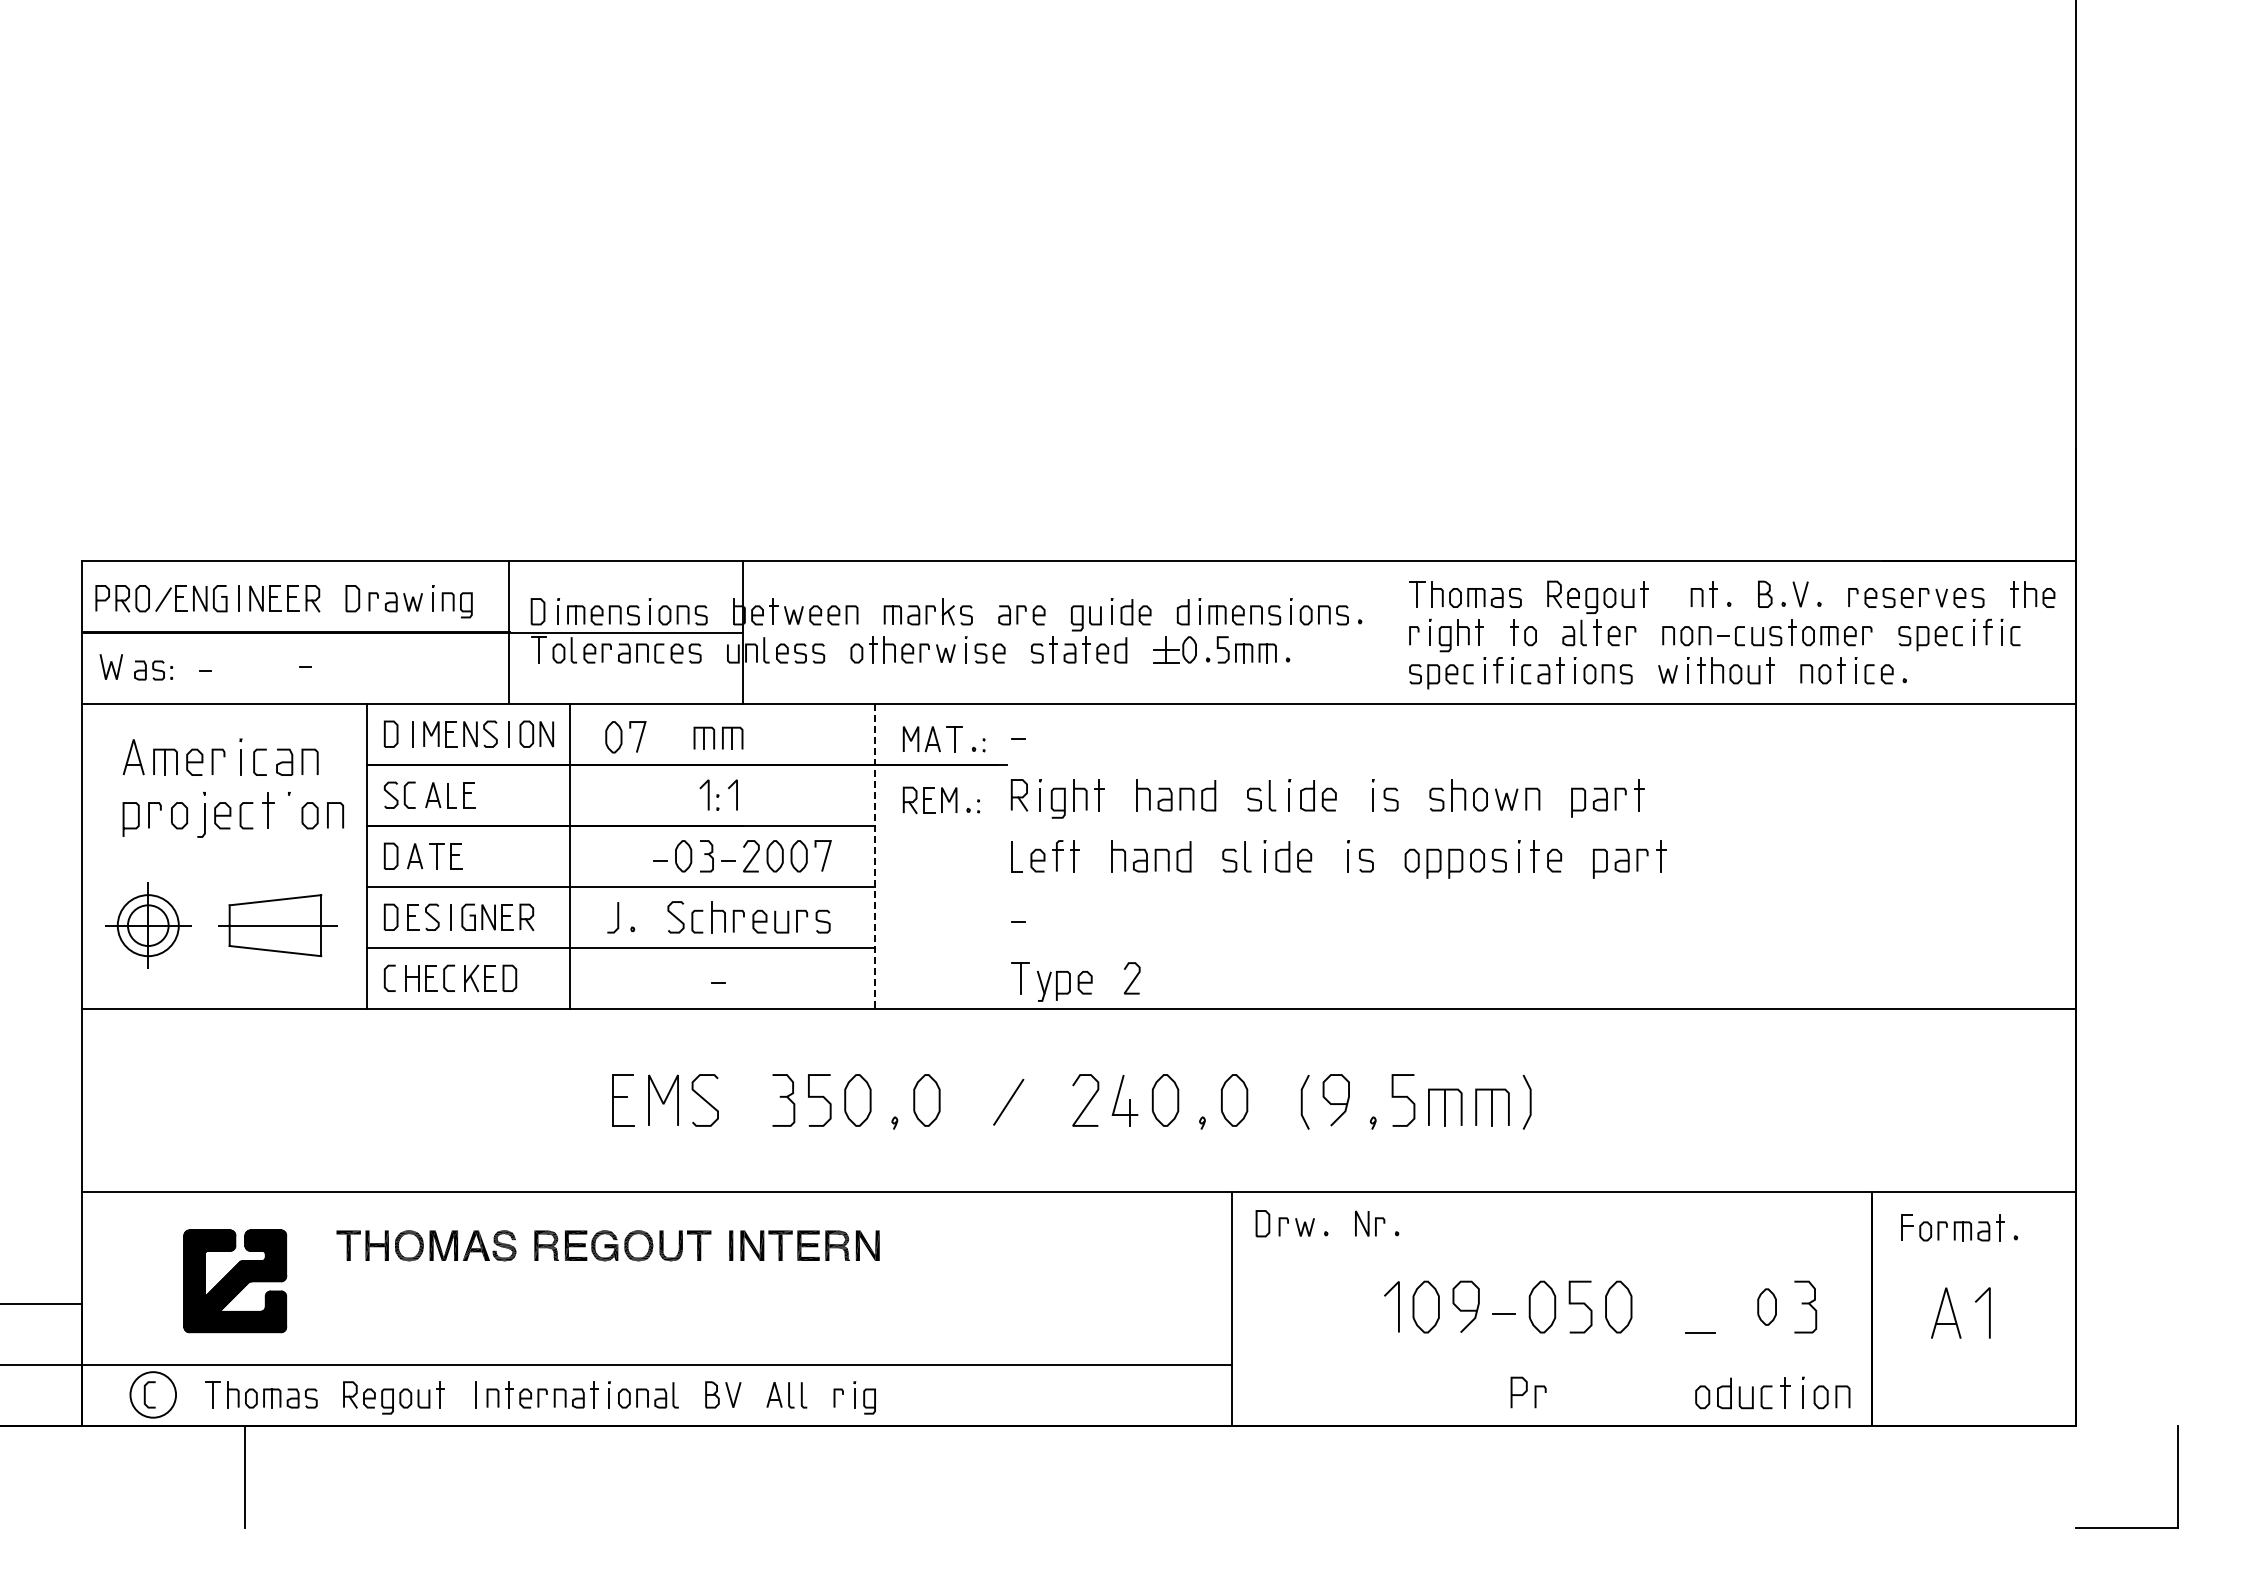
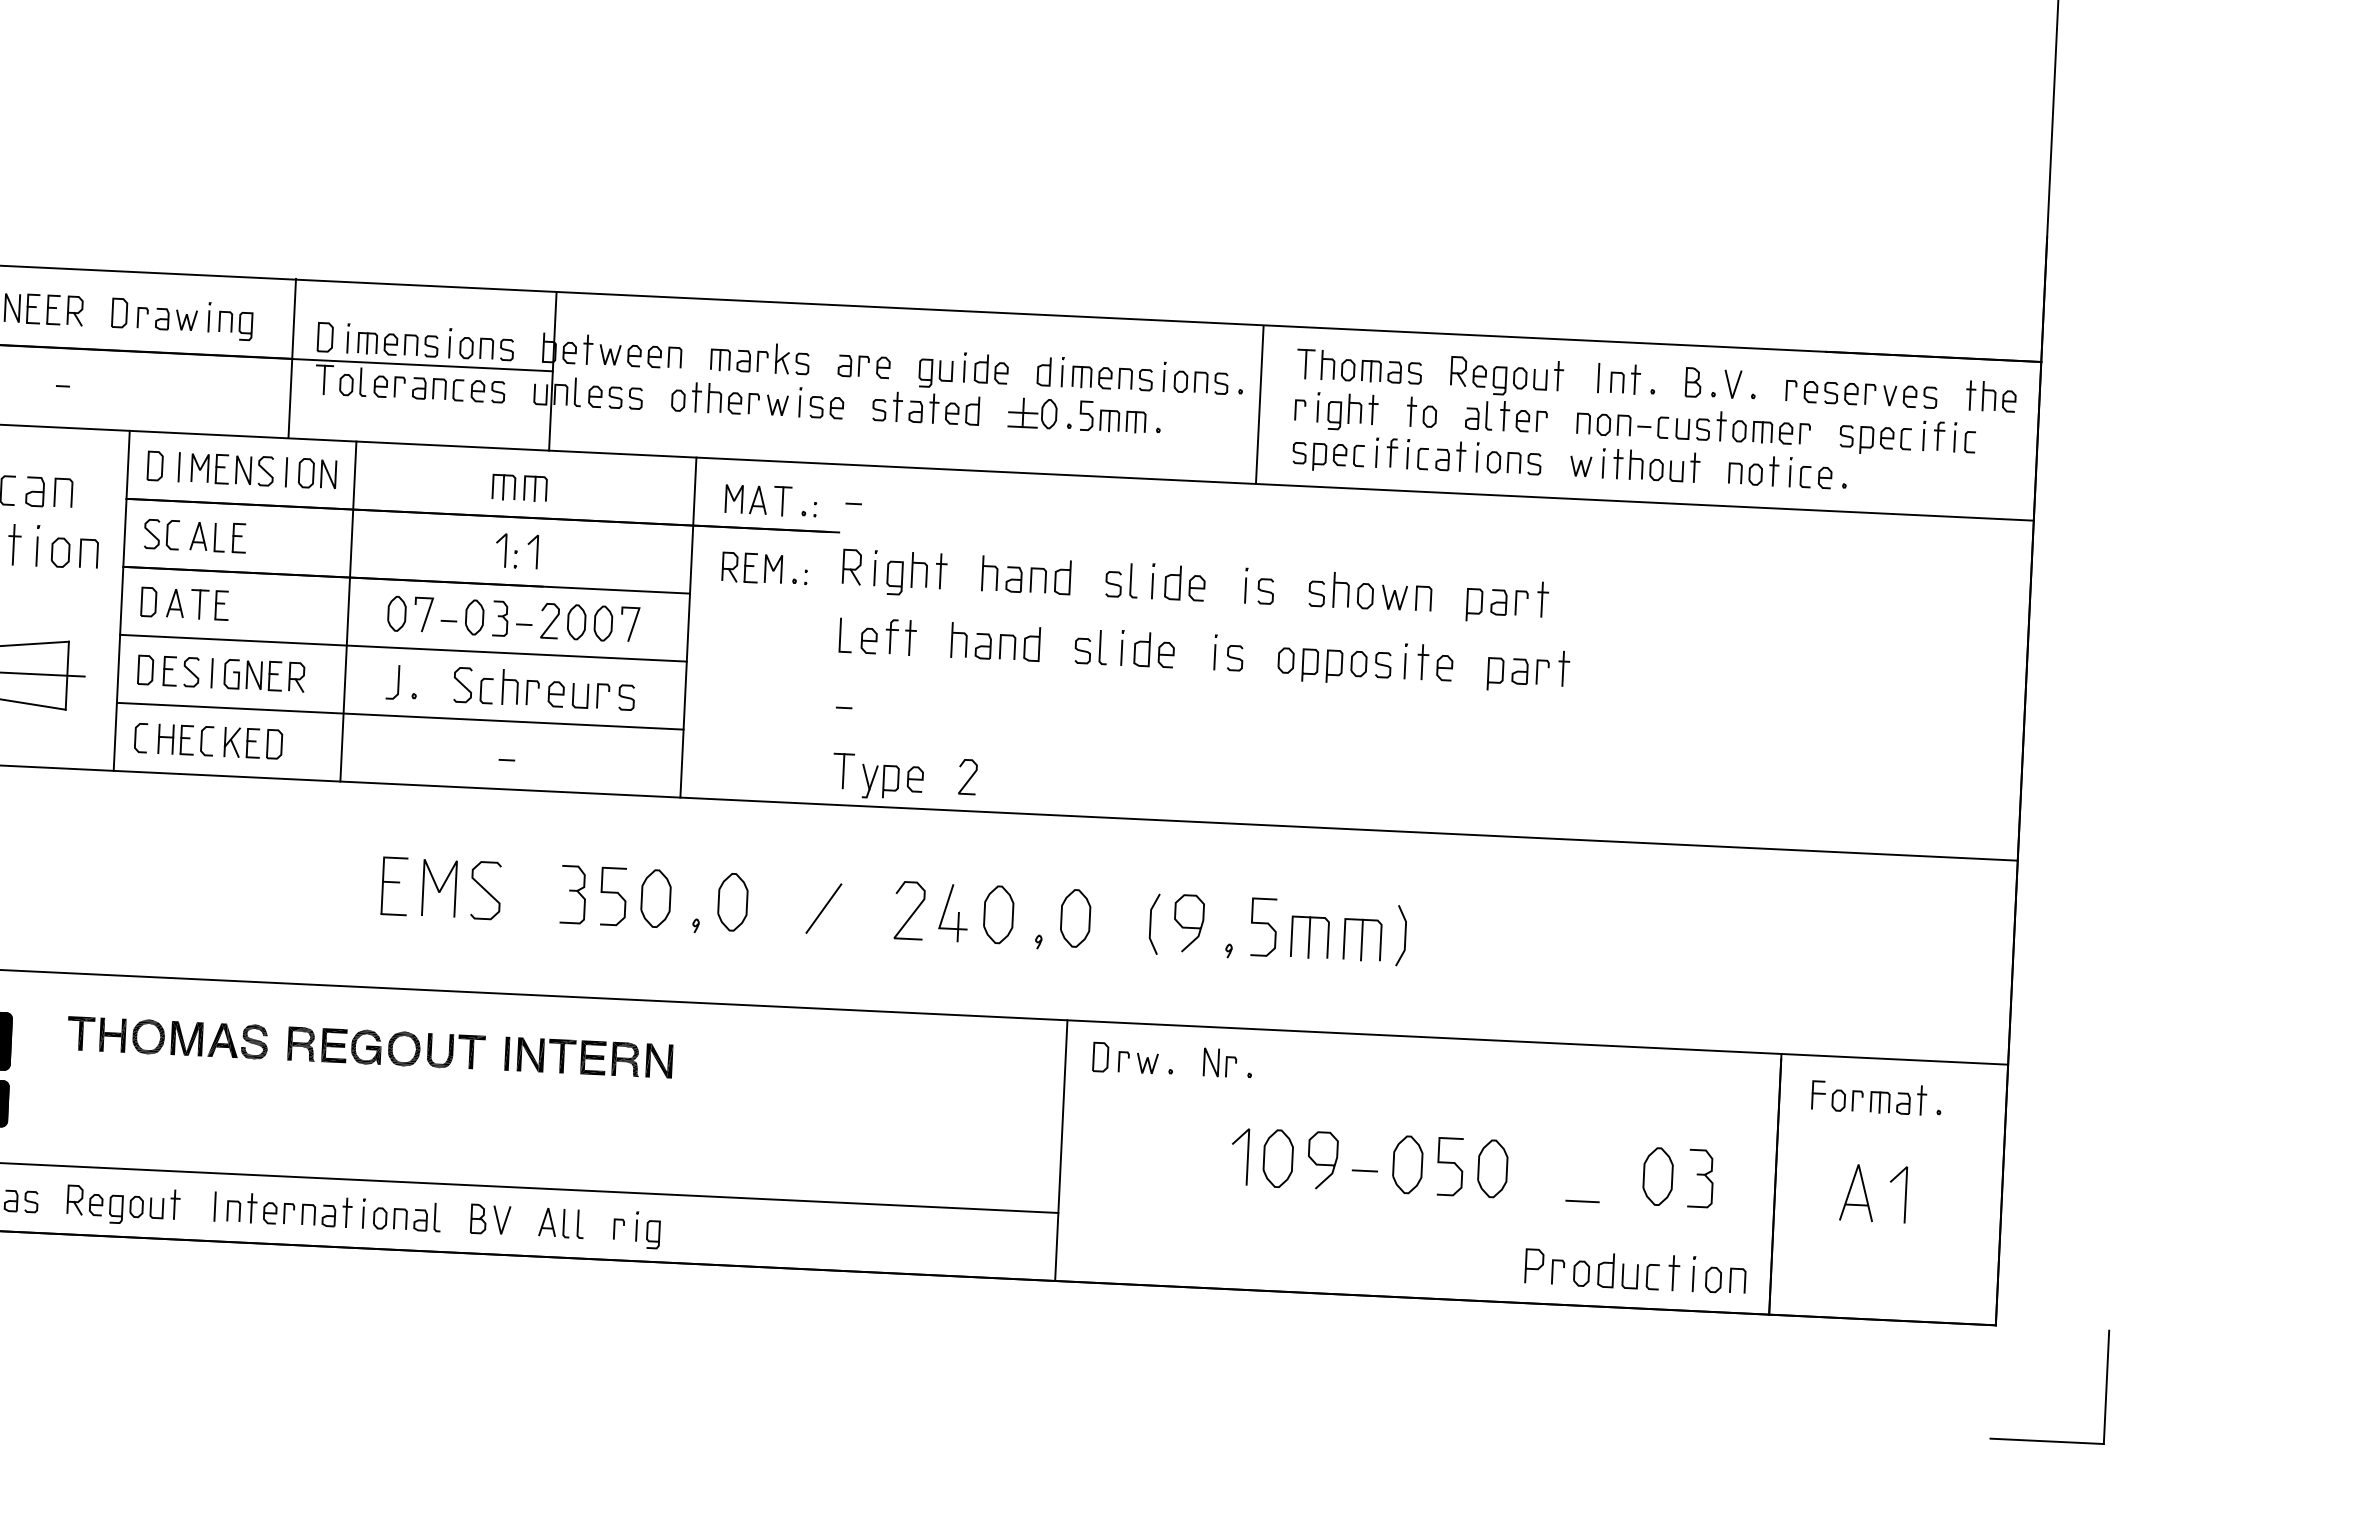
line: (1680, 594) -> (1599, 378), added
line: (1377, 632) -> (1259, 404), added
part: (625, 737) -> (409, 614), moved
line: (288, 815) -> (36, 551), added
line: (875, 856) -> (688, 627), dashed -> solid
part: (1766, 1306) -> (1657, 1175), size x1.43
part: (1528, 1392) -> (1544, 1266), moved

